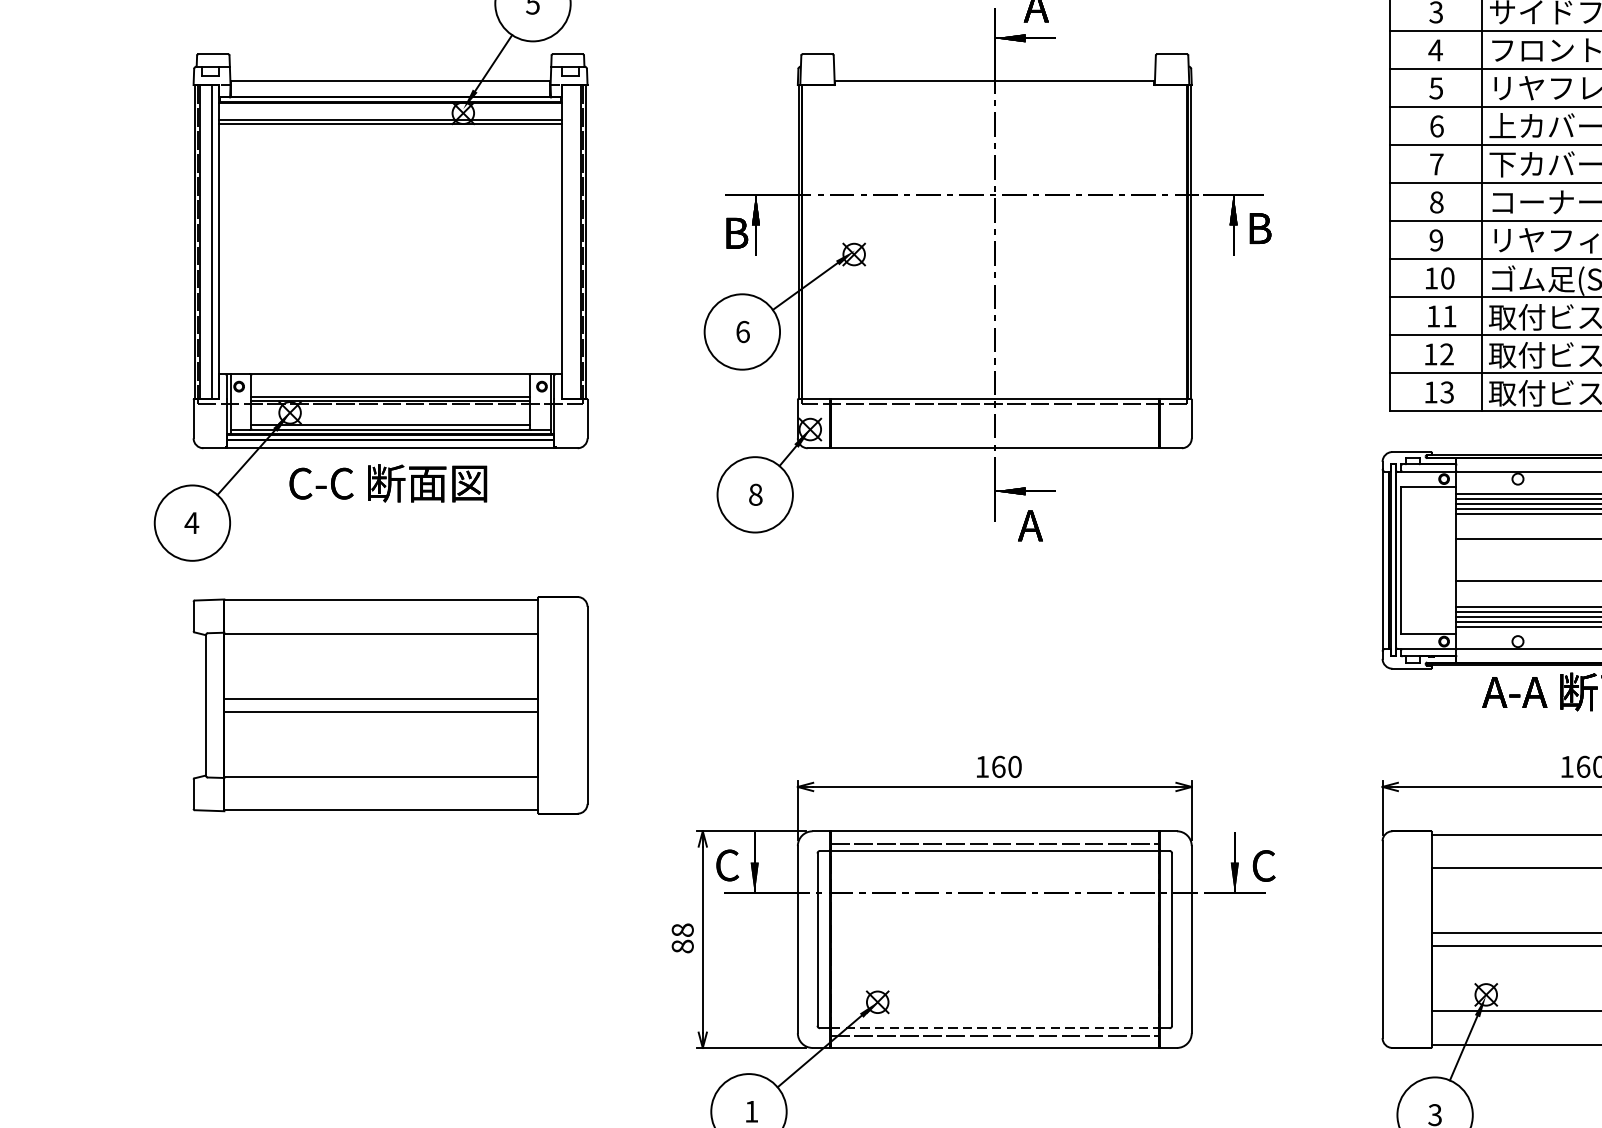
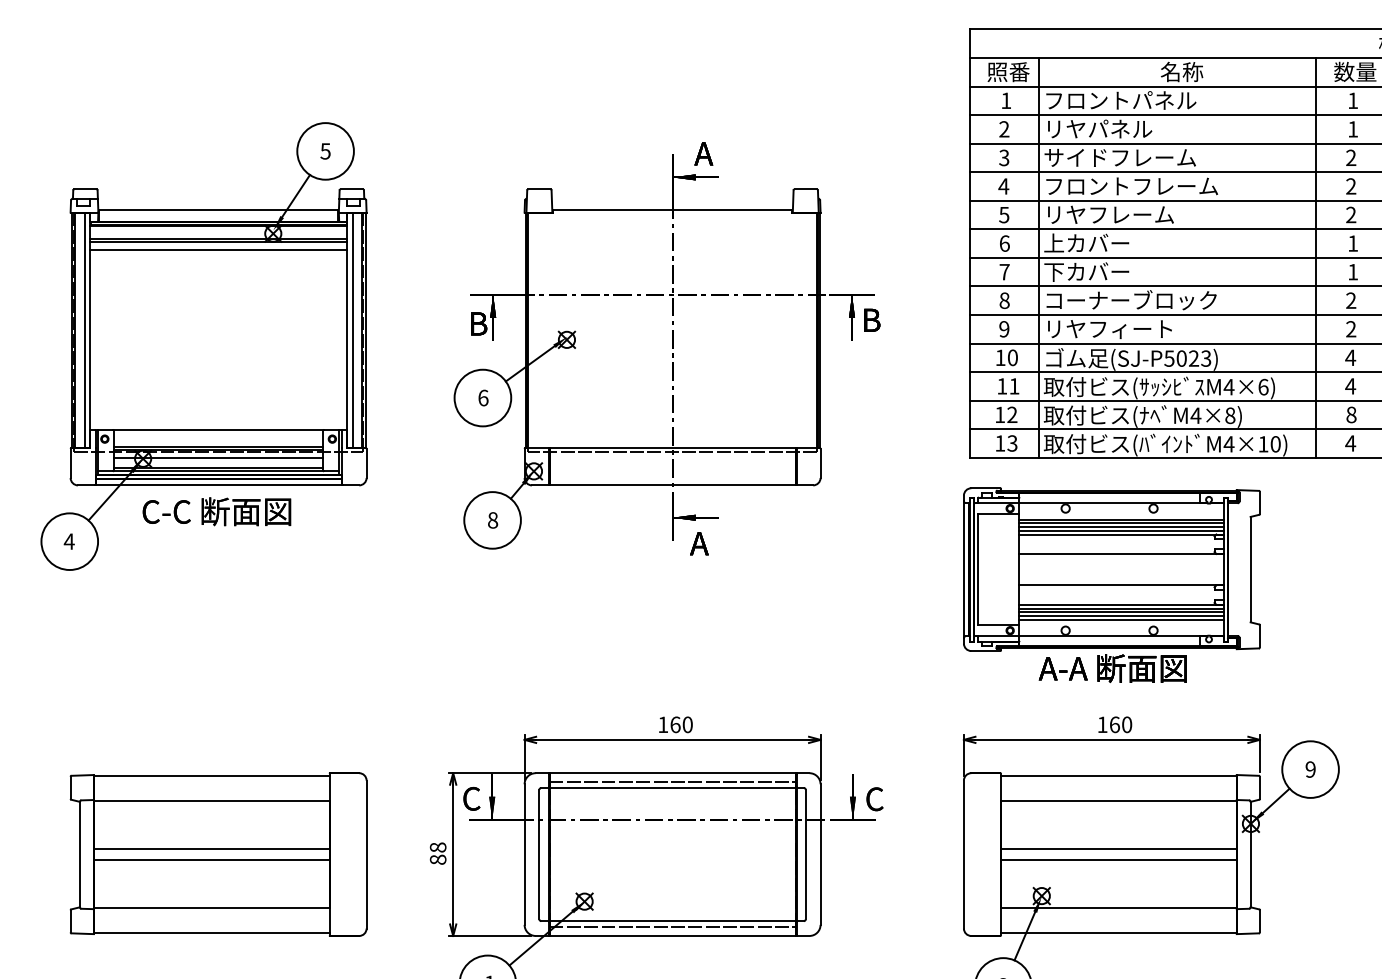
line: (390, 134) -> (218, 249), added
line: (568, 242) -> (352, 330), added
line: (390, 411) -> (218, 457), added
part: (390, 705) -> (218, 854), moved
line: (996, 1028) -> (673, 921), dashed -> solid

